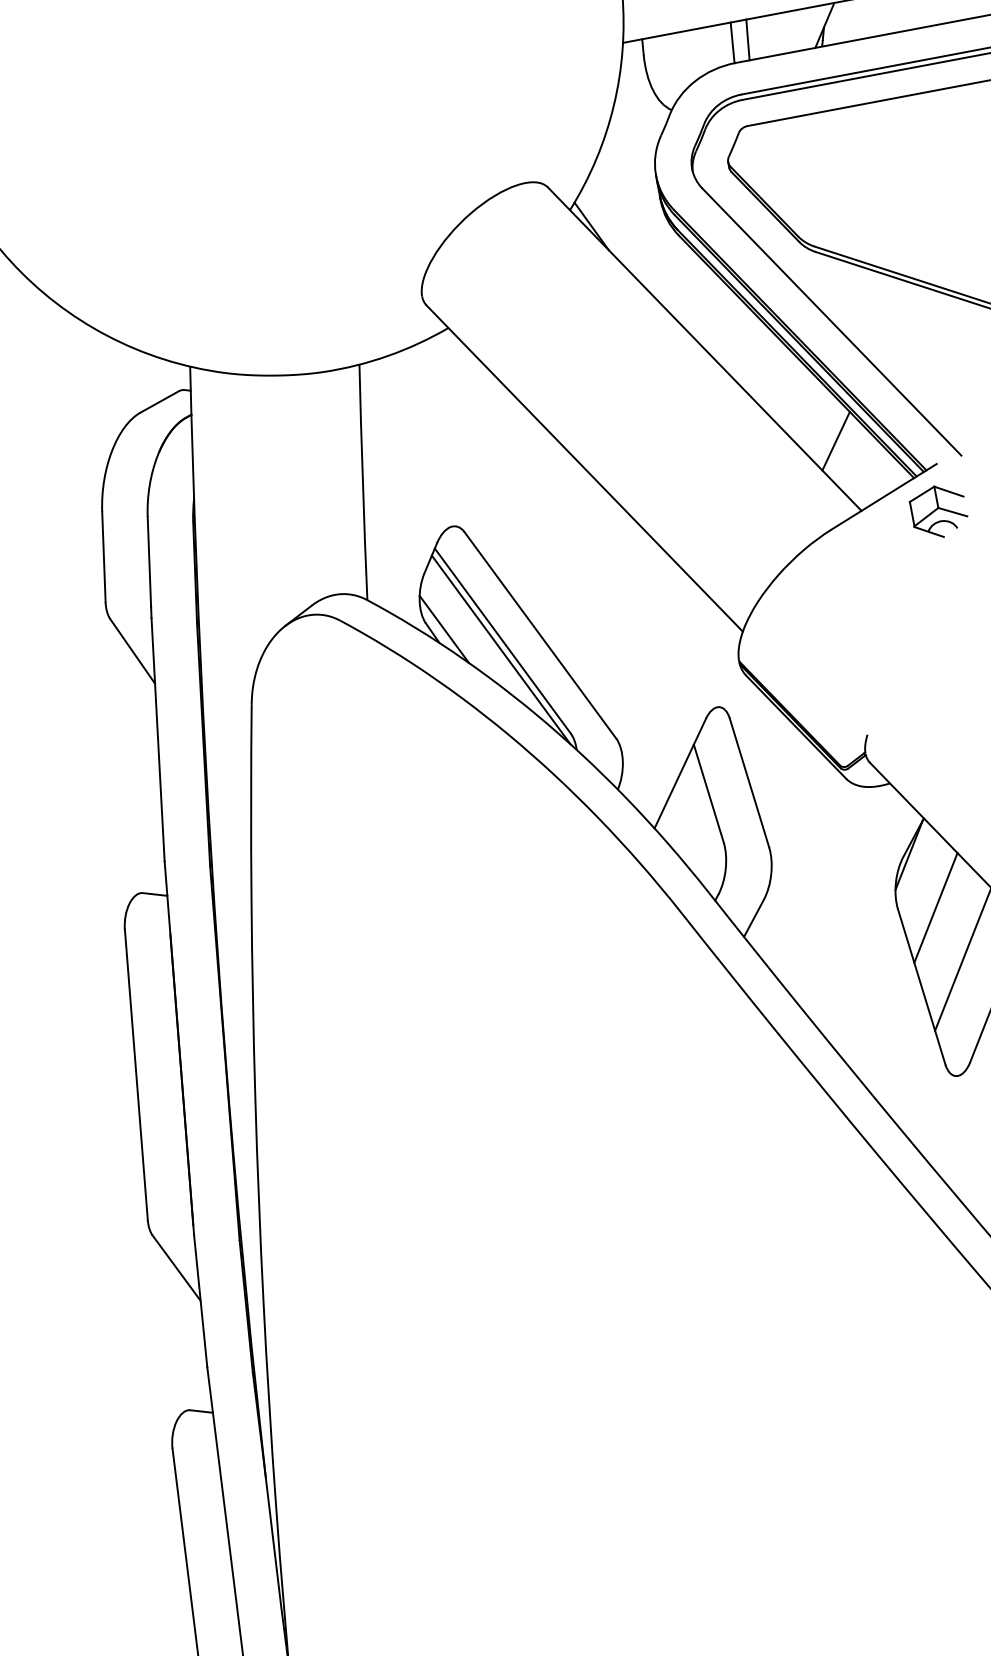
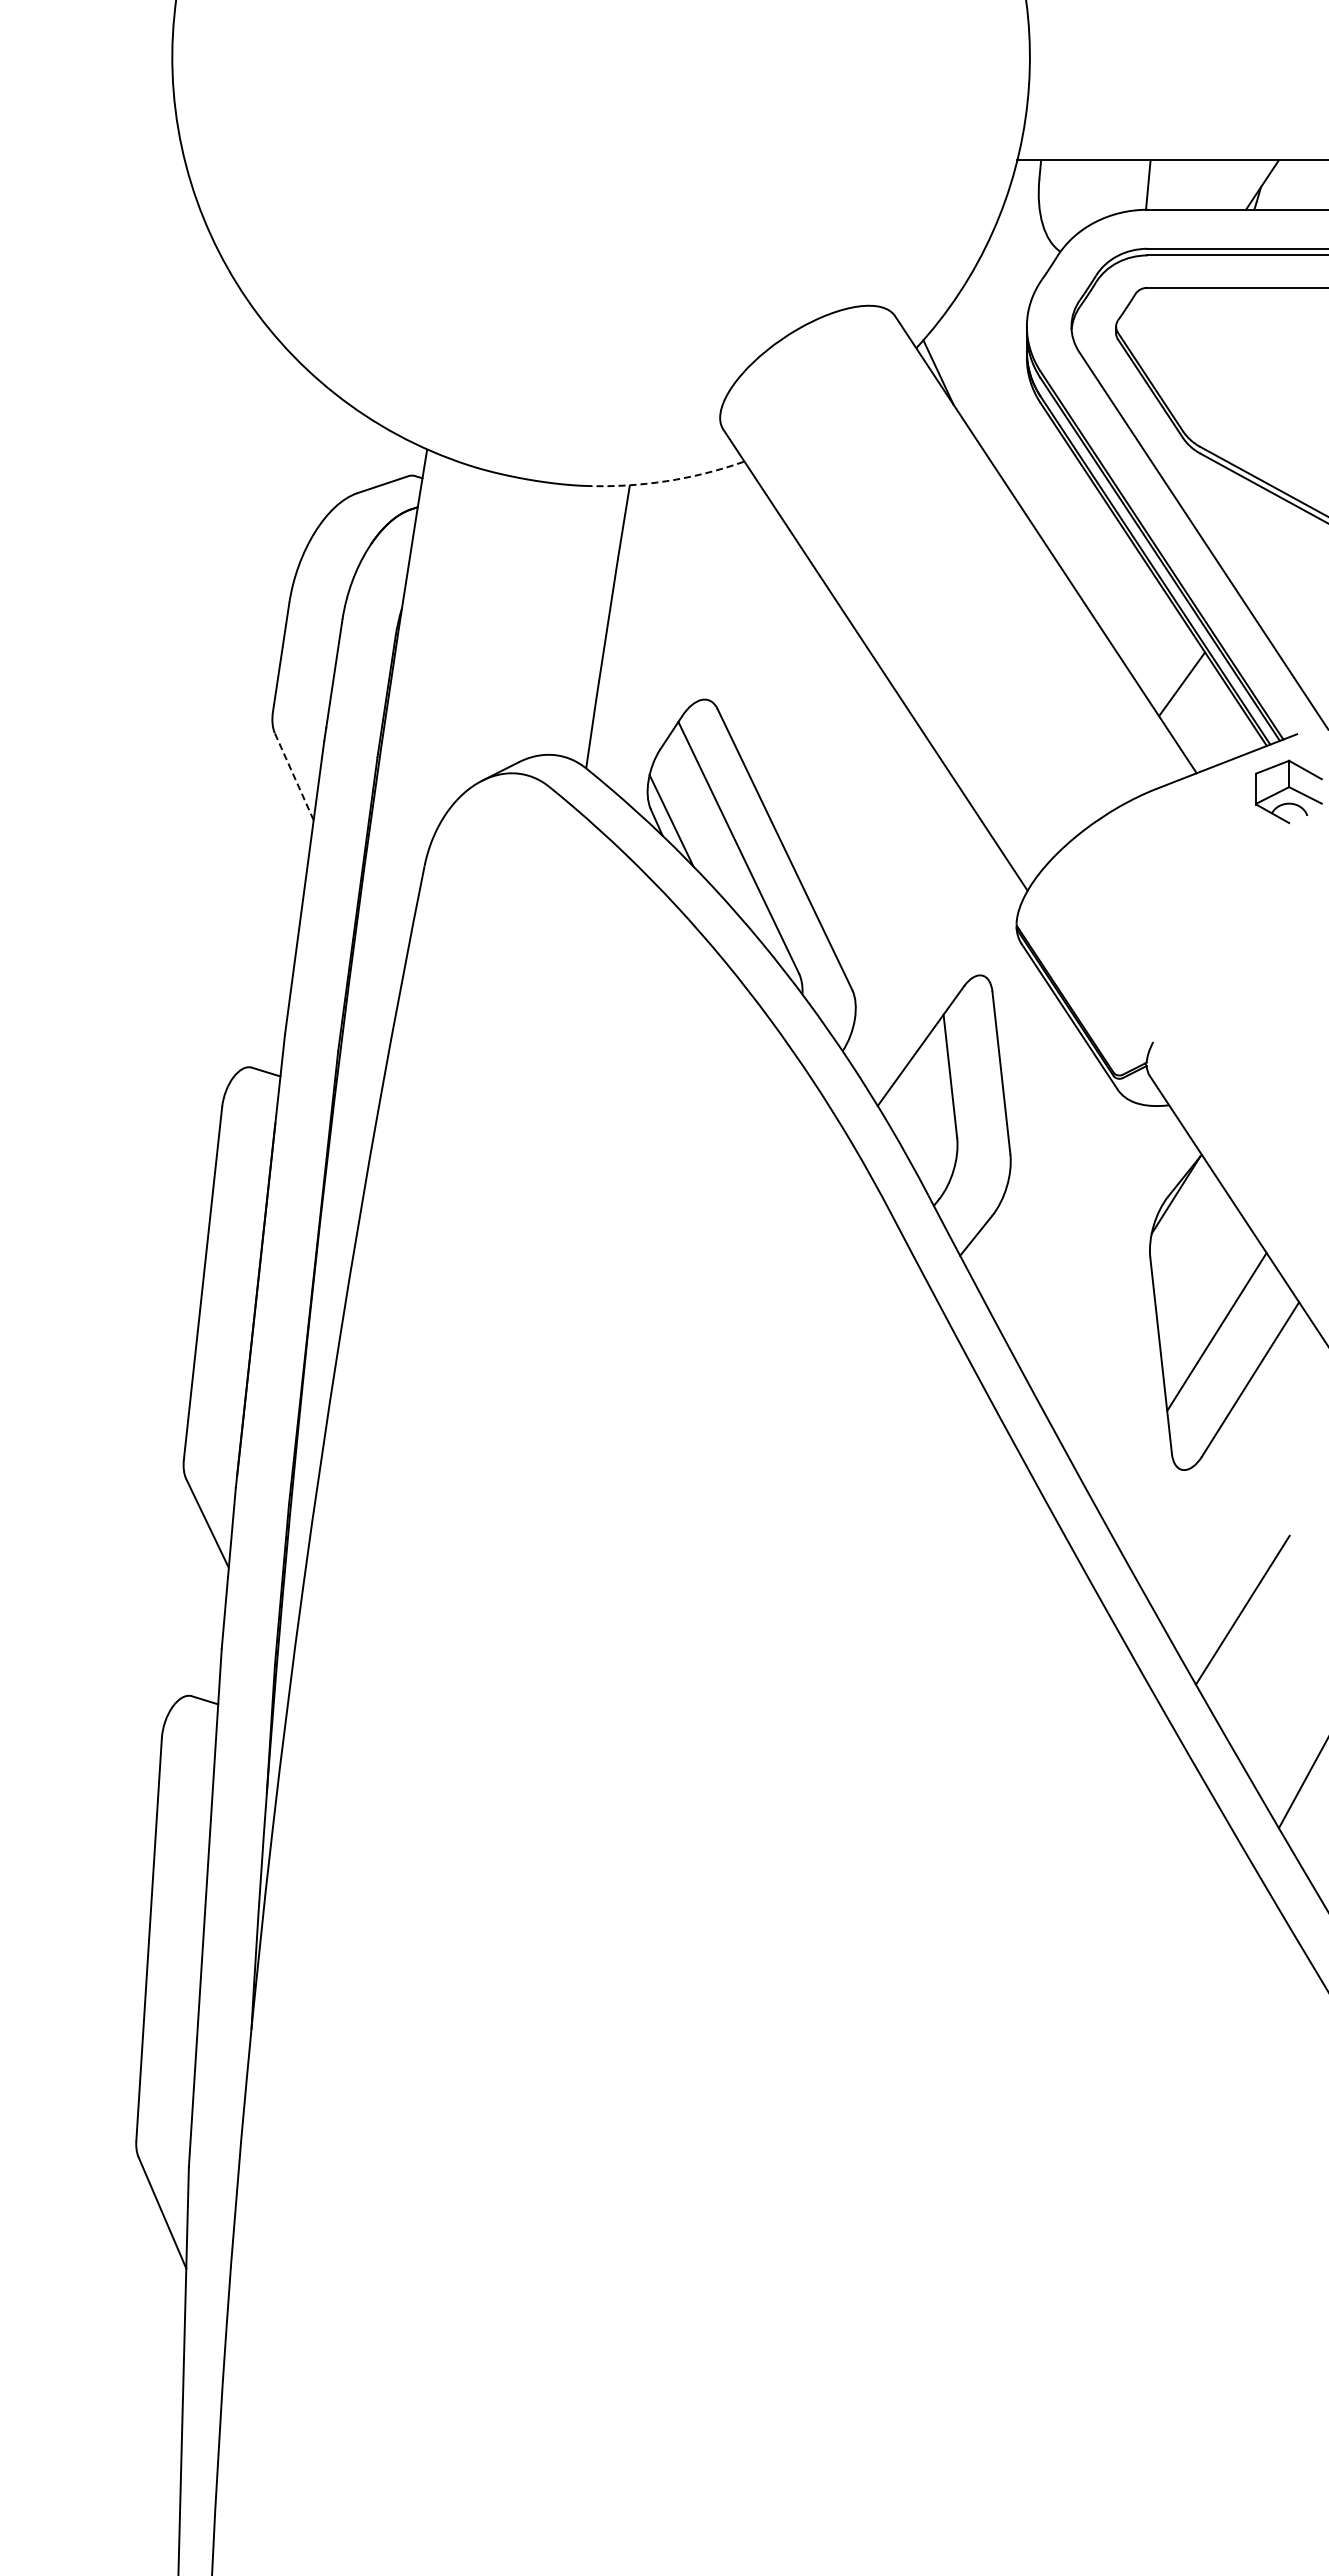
line: (747, 39) -> (1166, 184), removed
arc: (388, 356) -> (666, 481), solid -> dashed
line: (500, 649) -> (734, 857), removed
line: (132, 651) -> (294, 776), solid -> dashed
line: (935, 908) -> (1195, 1264), removed

